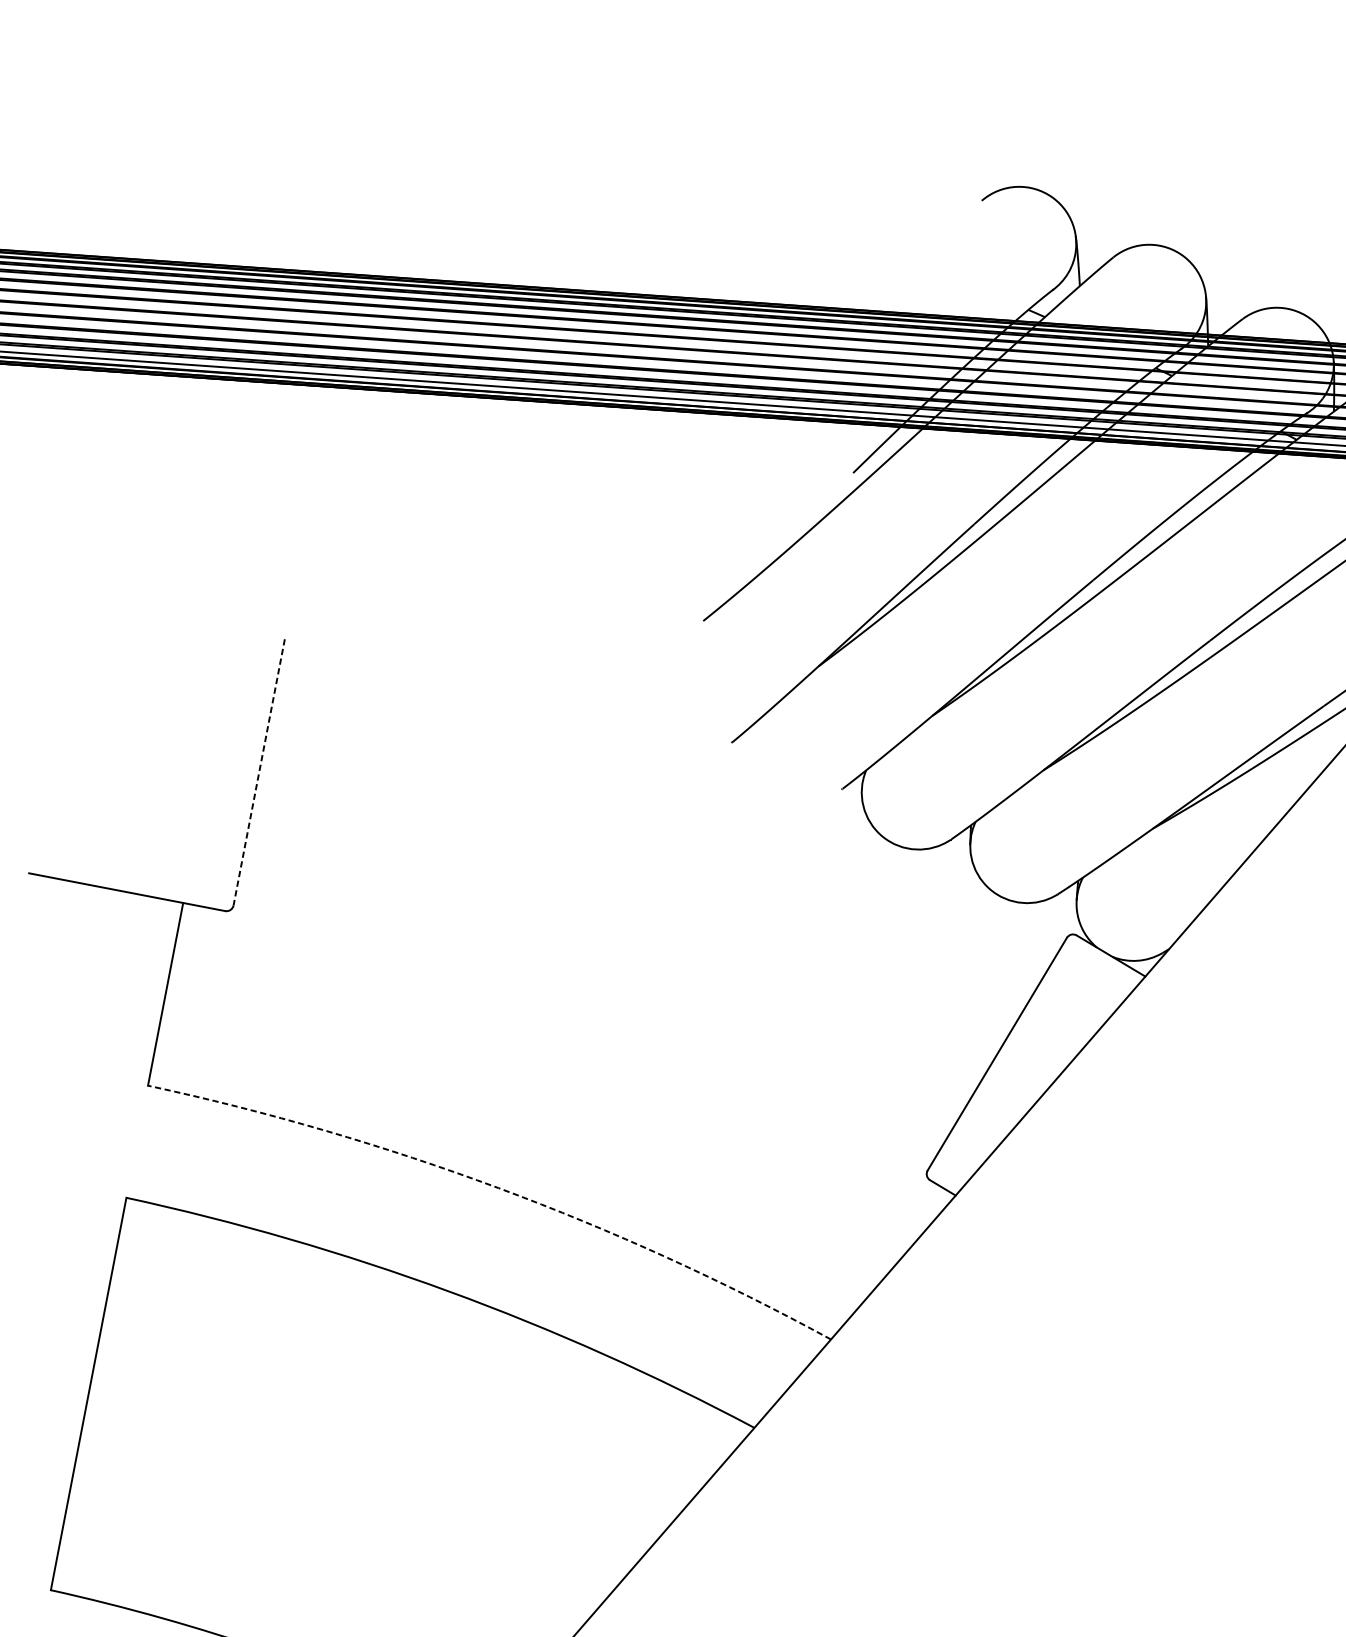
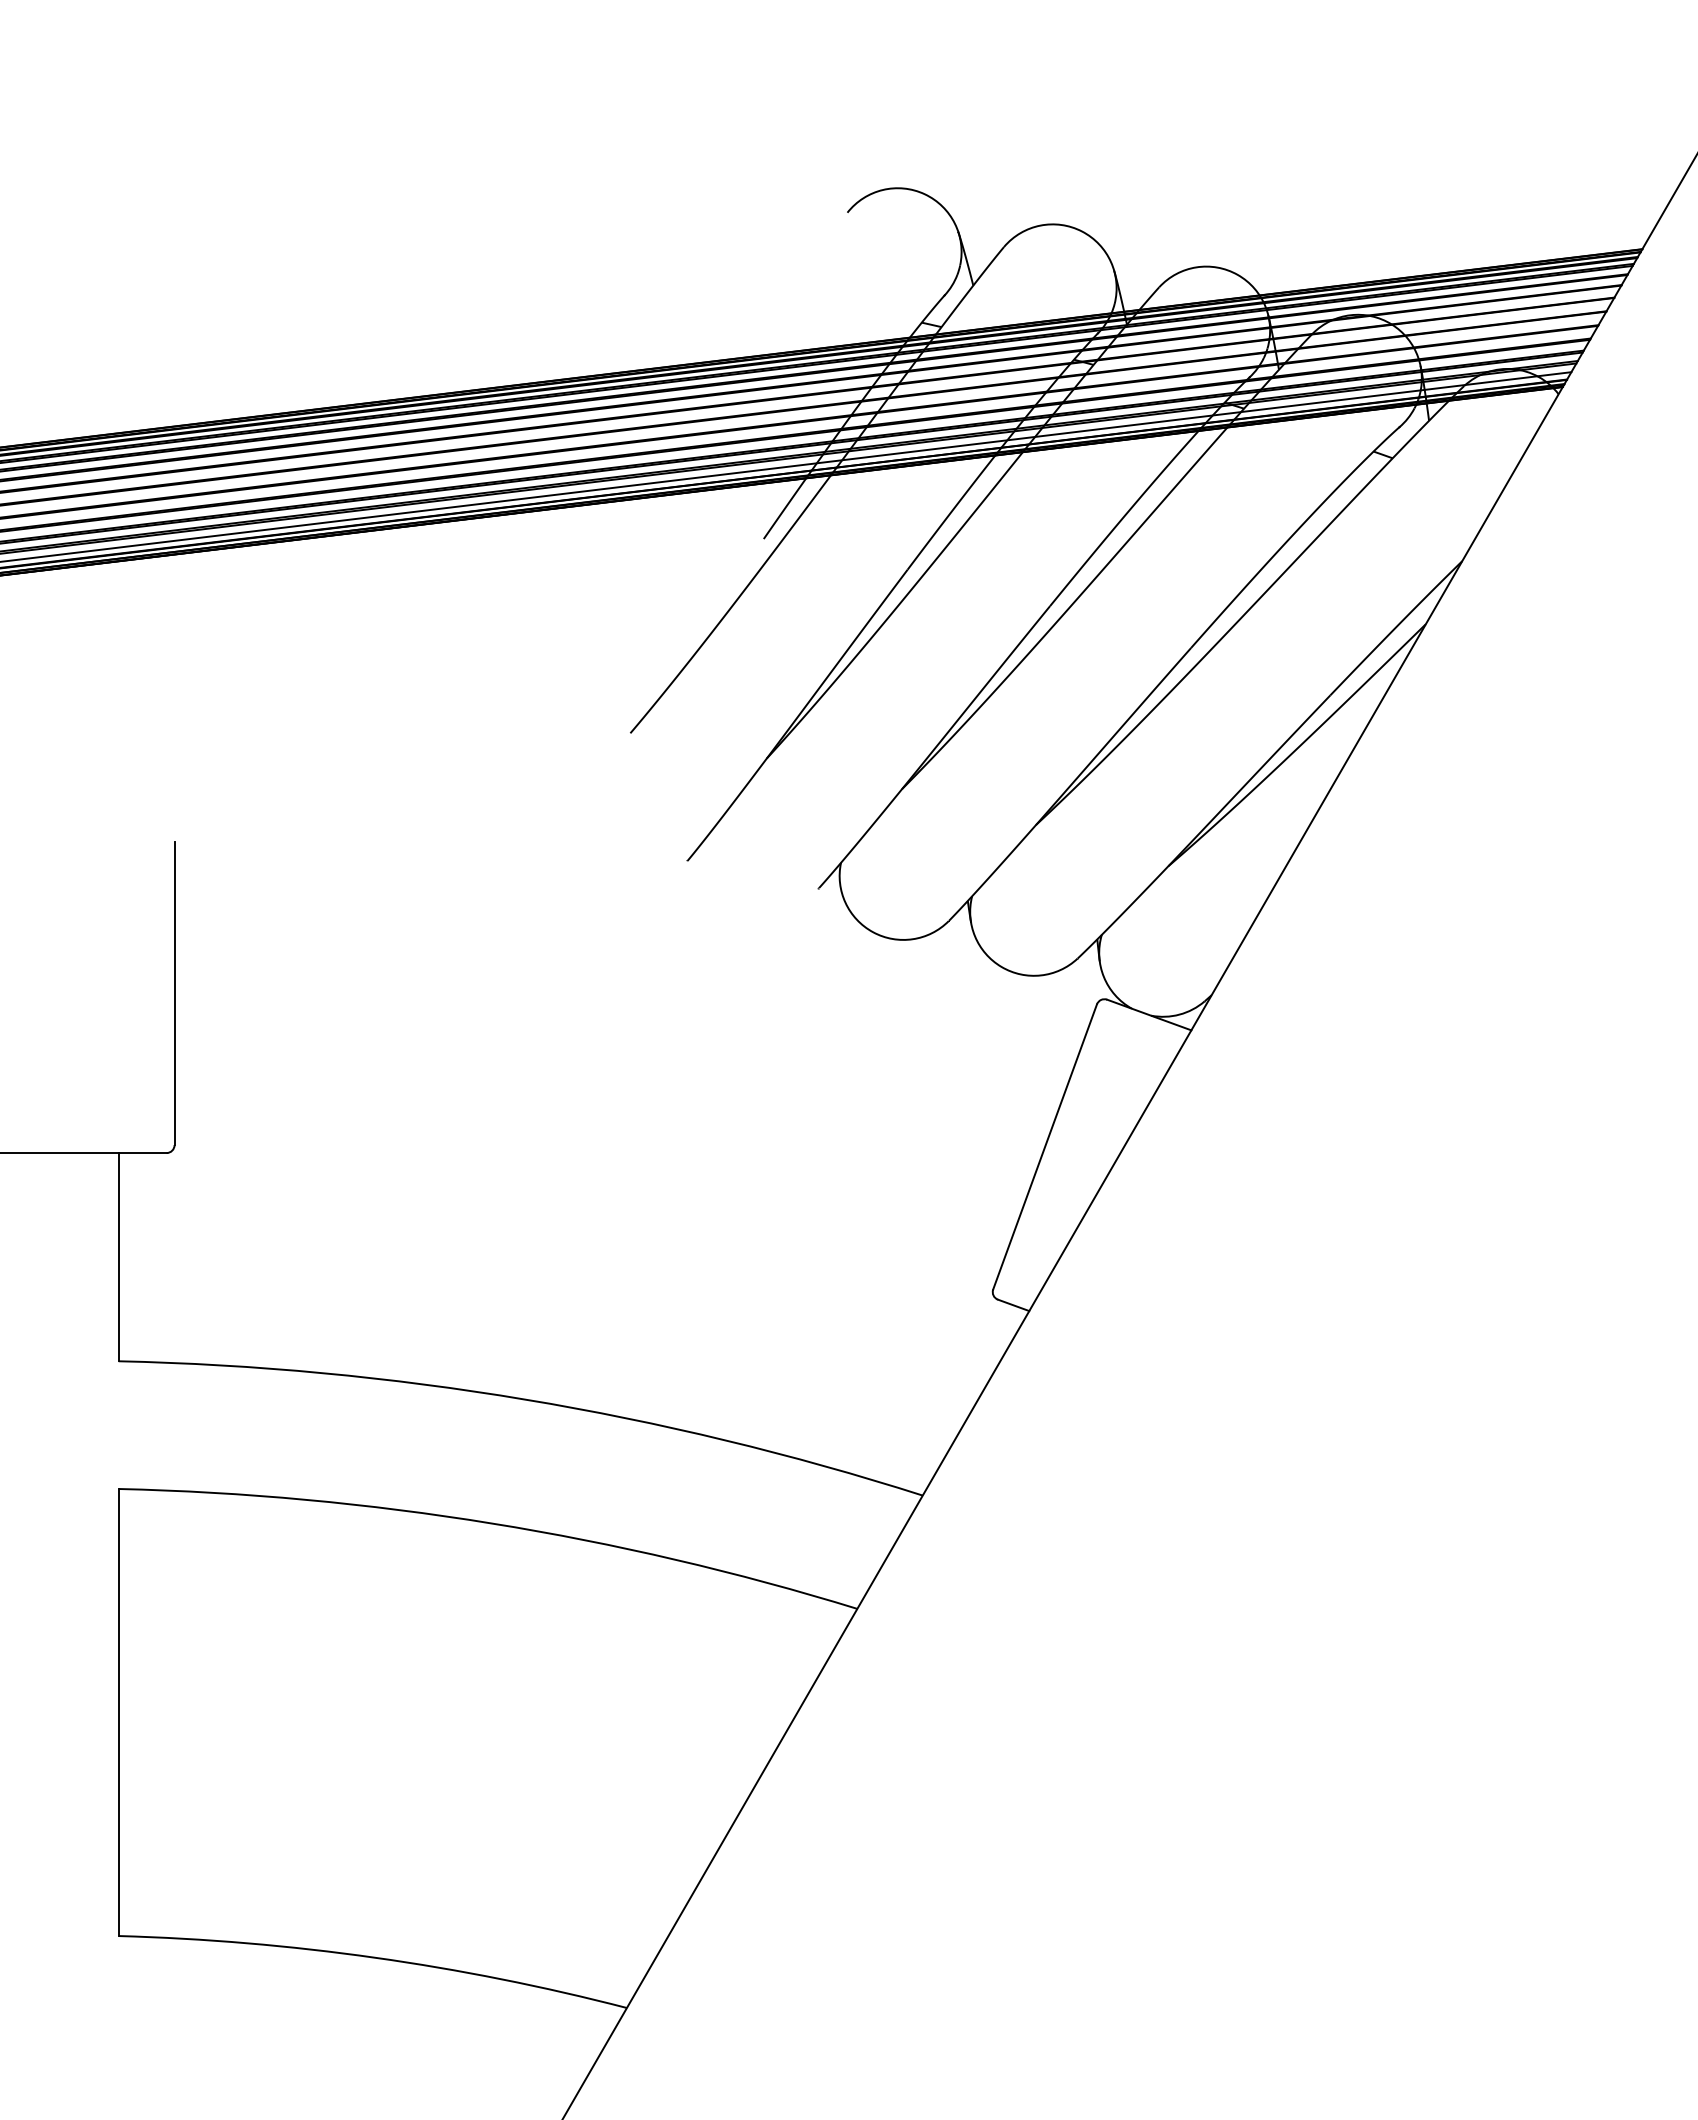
line: (259, 772) -> (174, 993), dashed -> solid
arc: (498, 1188) -> (525, 1399), dashed -> solid

